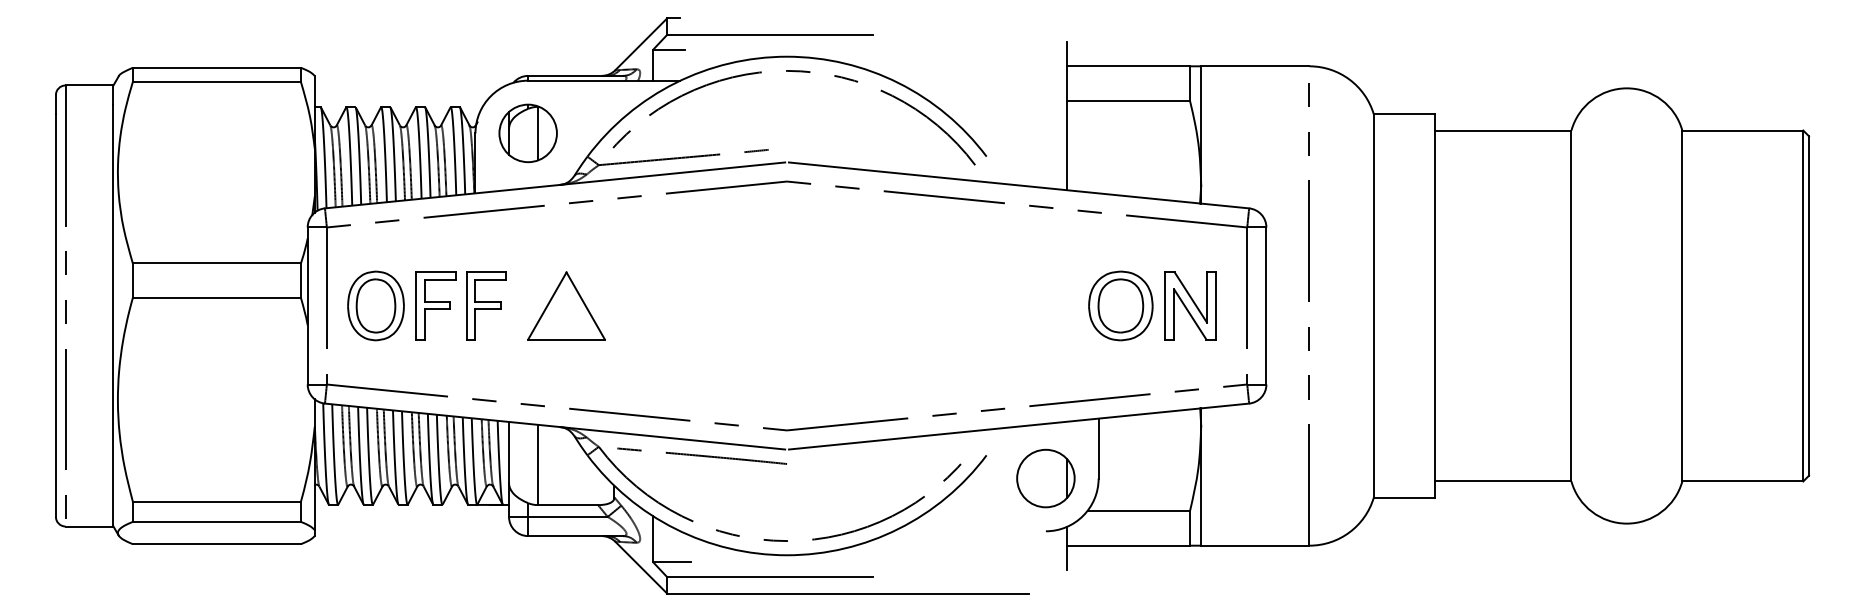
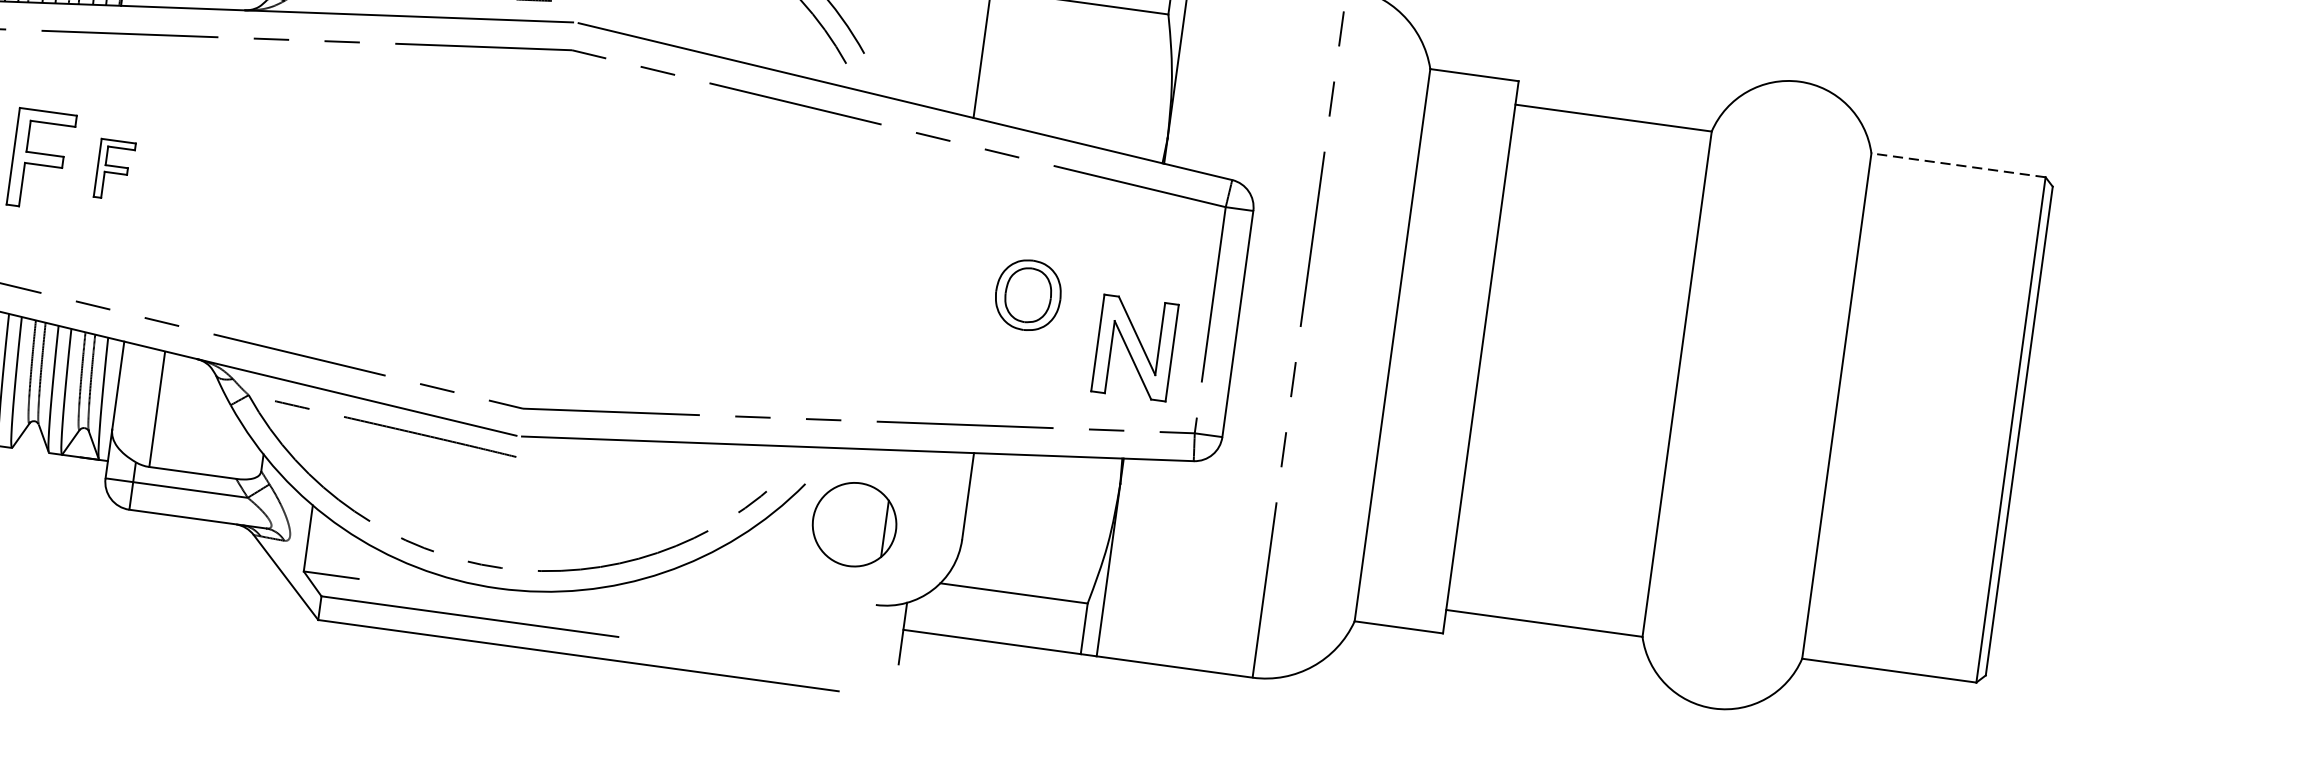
line: (1742, 130) -> (1958, 165), solid -> dashed
part: (486, 305) -> (114, 169), size x0.6
part: (566, 305) -> (230, 185), removed
part: (1120, 305) -> (1027, 294), size x0.7
part: (1190, 305) -> (1135, 347), moved
part: (1045, 478) -> (854, 524), moved

